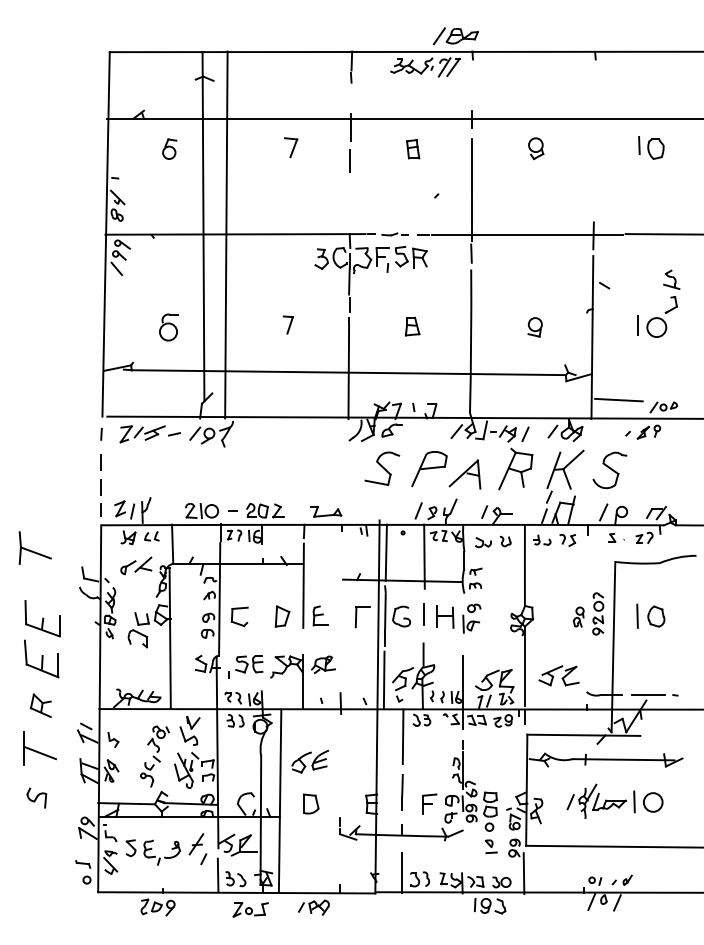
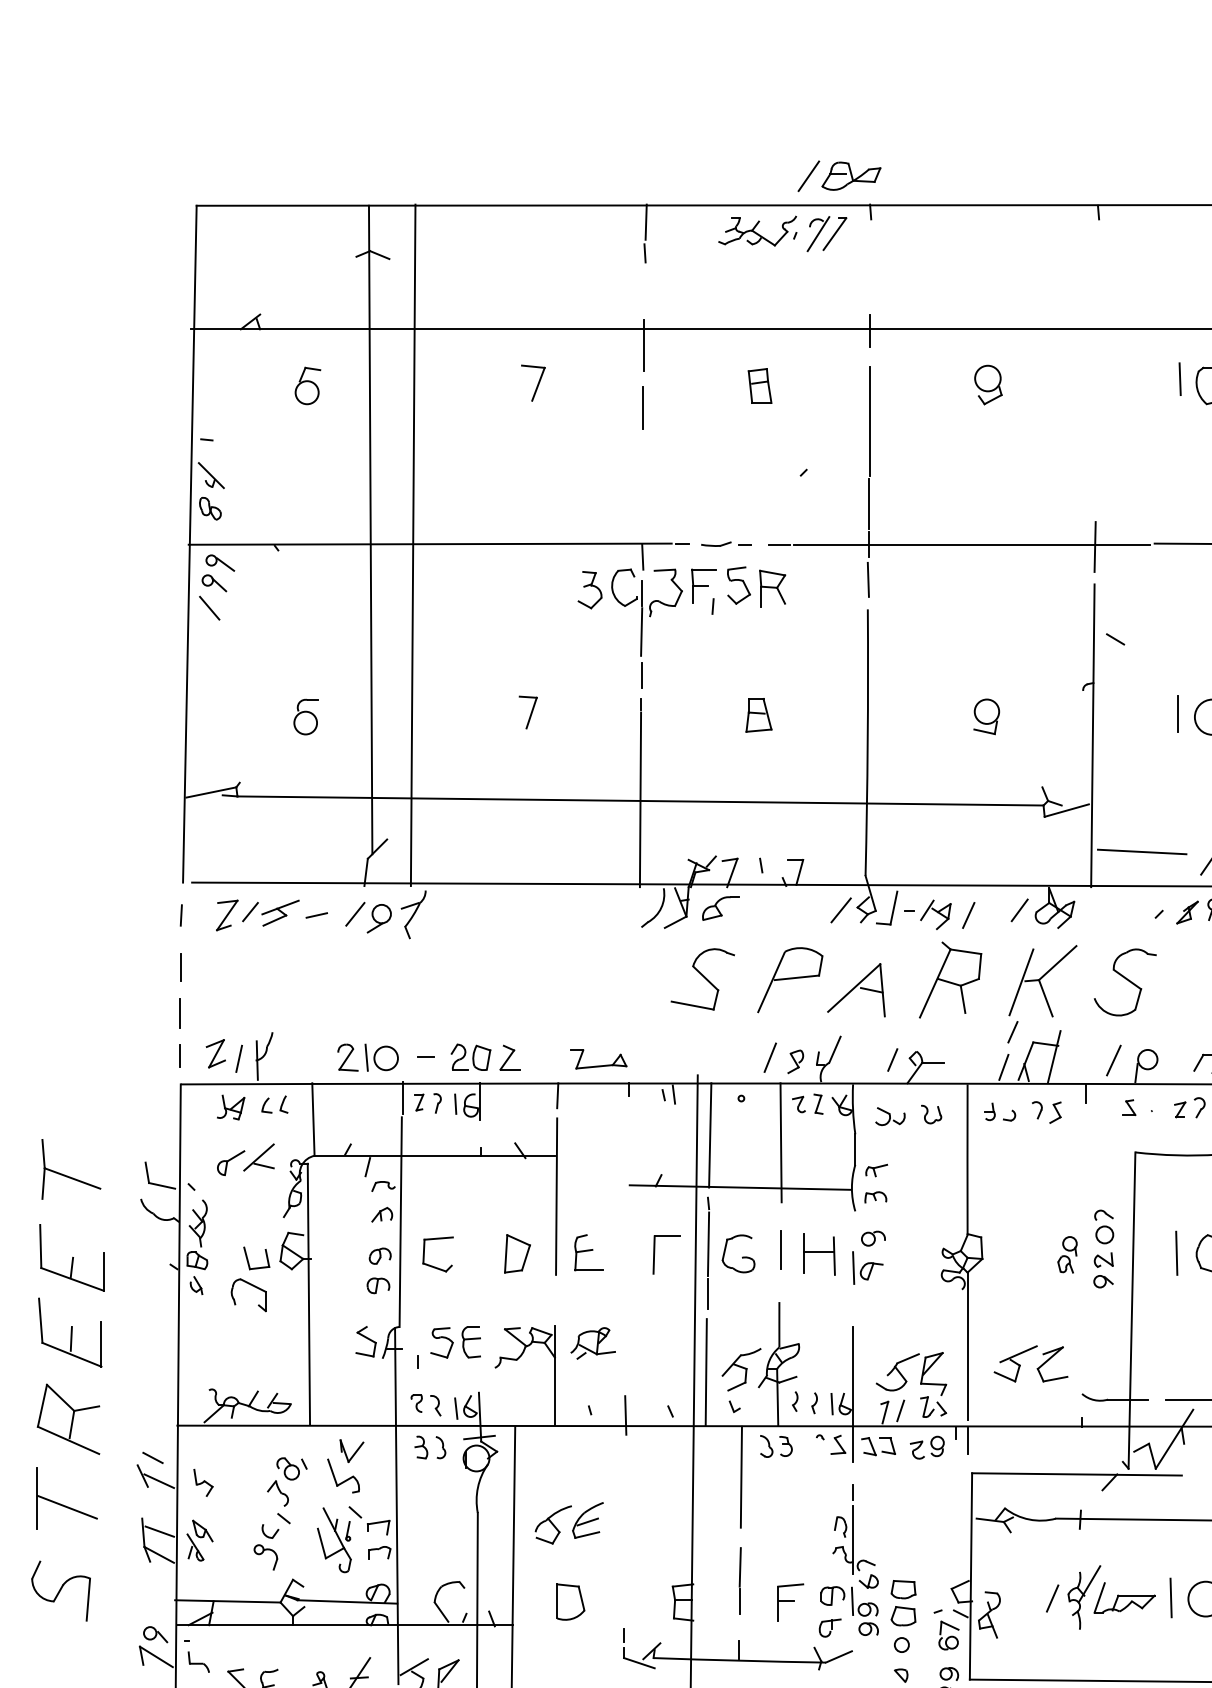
part: (168, 327) -> (305, 717), size x0.71
part: (34, 547) -> (69, 1168), moved
part: (40, 705) -> (68, 1419), size x1.67
part: (36, 797) -> (60, 1589), size x1.67

